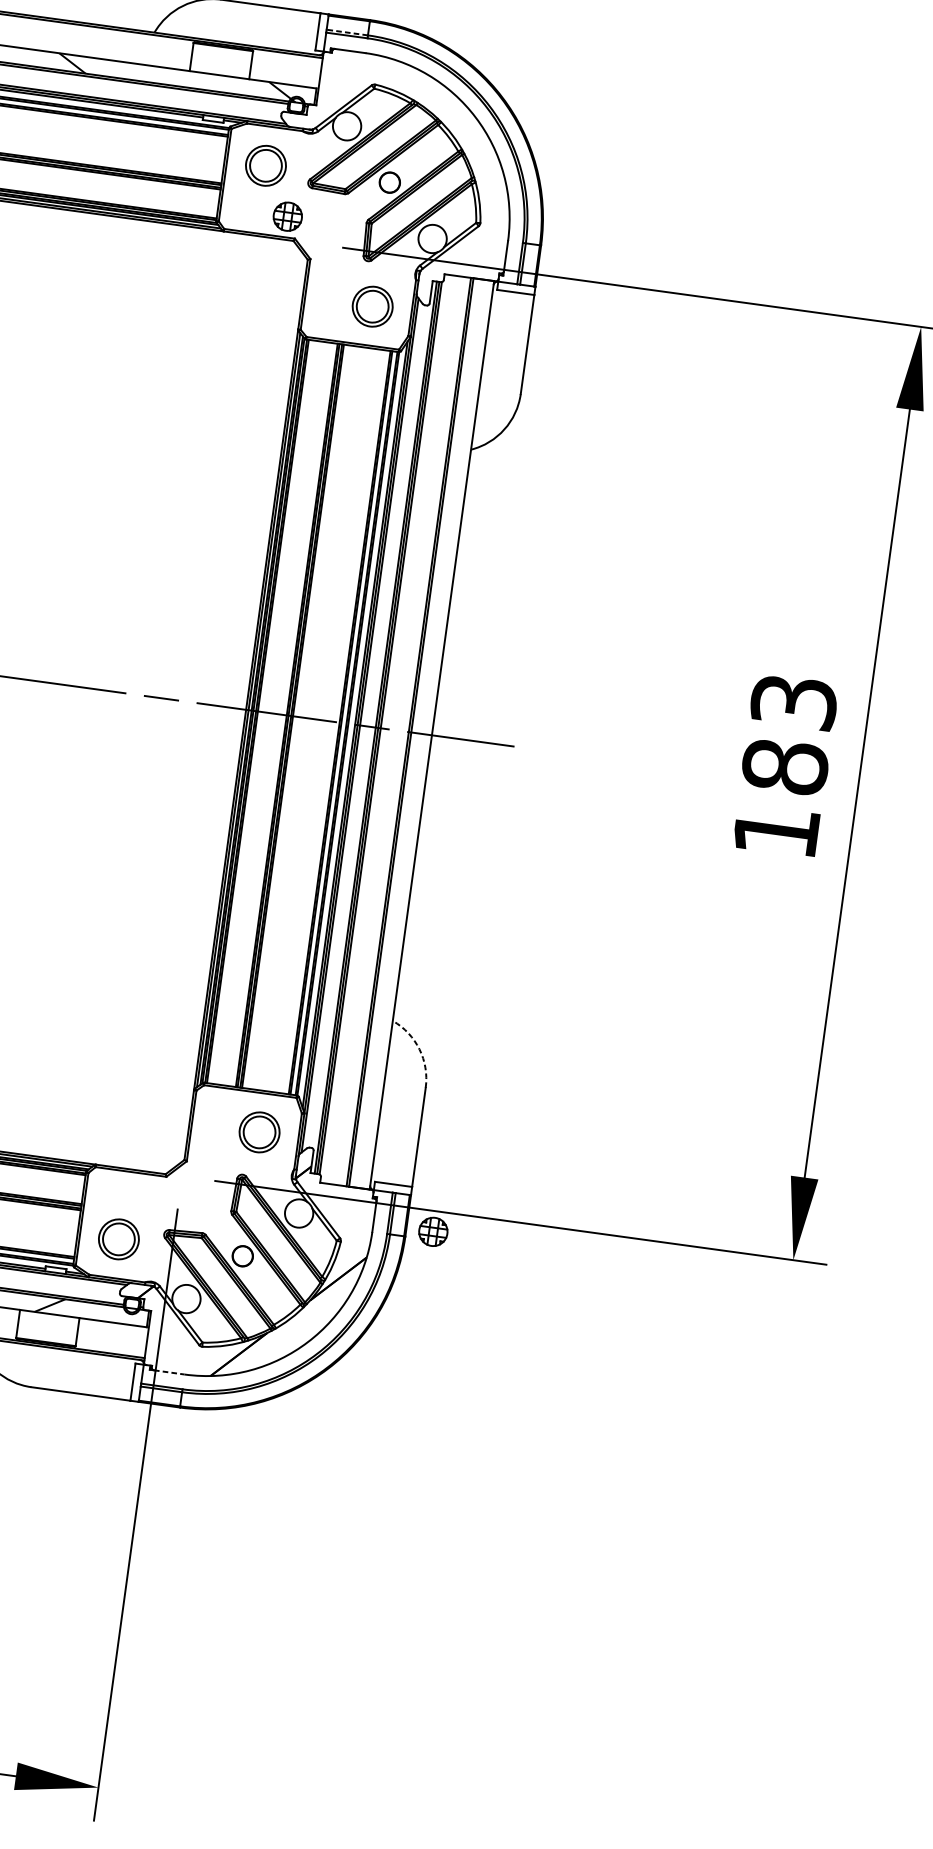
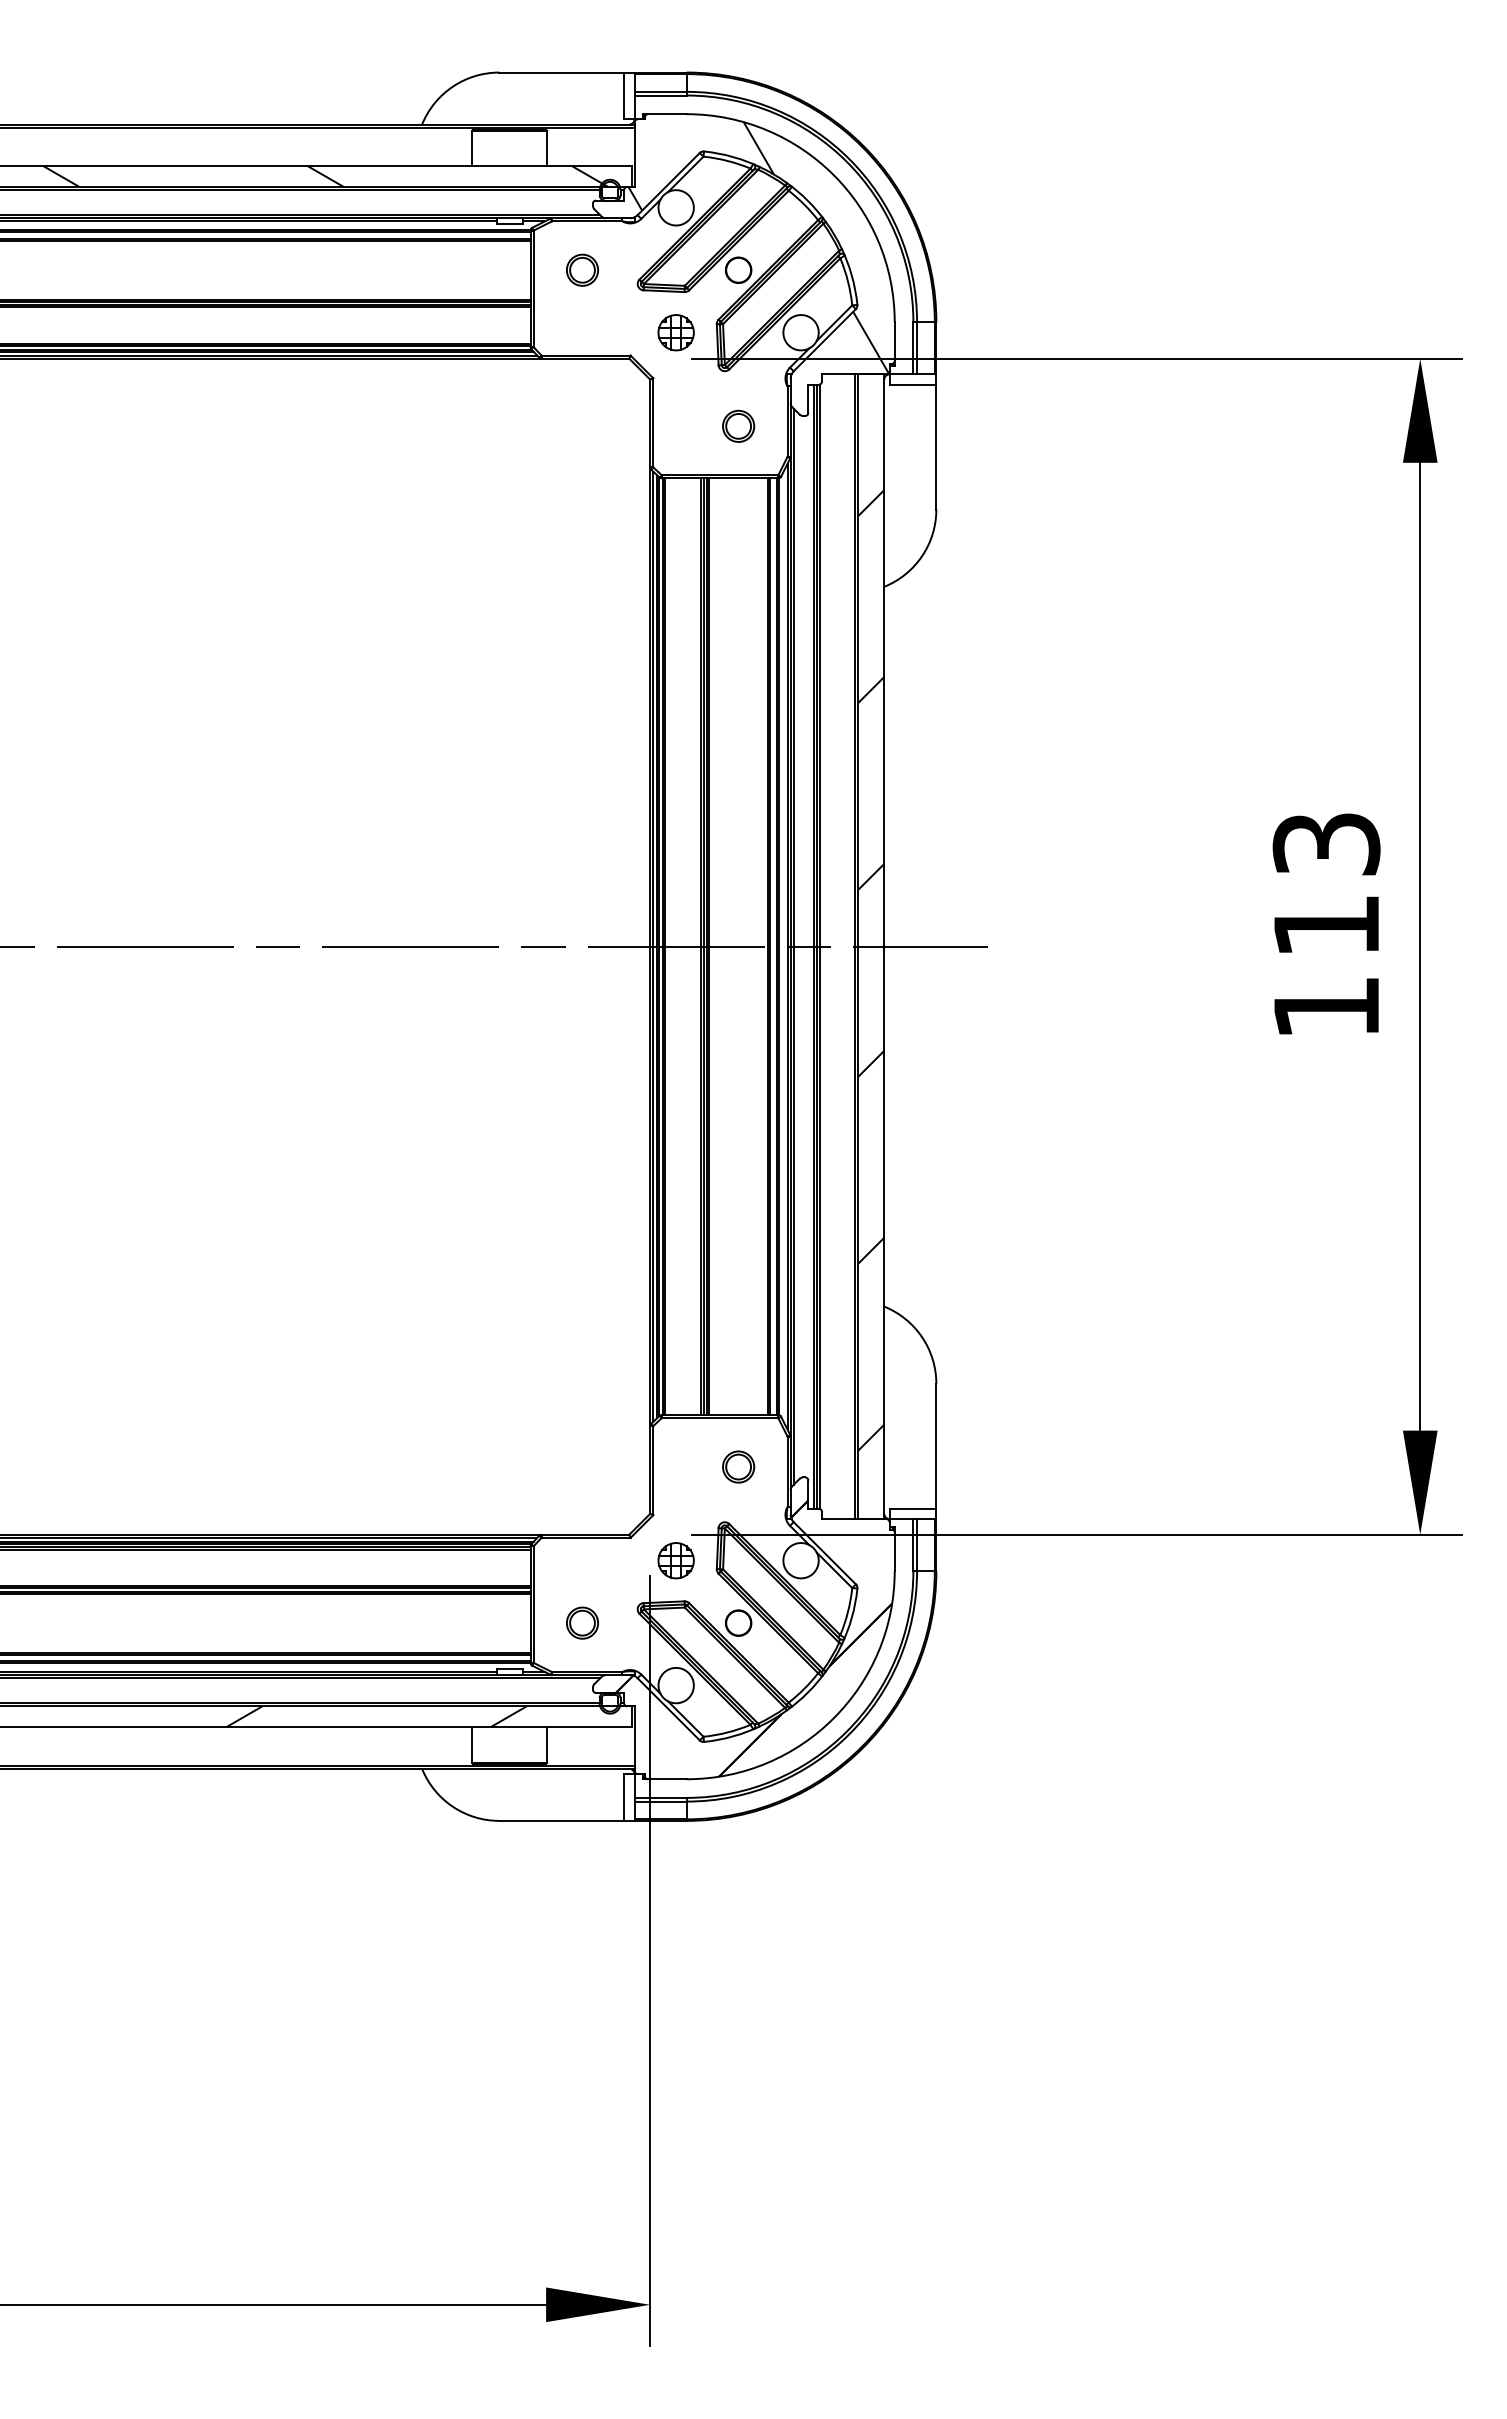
line: (347, 32) -> (660, 91), dashed -> solid
part: (266, 165) -> (582, 269), size x0.62
hatch: (408, 166) -> (758, 247), added
part: (287, 216) -> (675, 332), moved
part: (372, 305) -> (738, 425), size x0.62
hatch: (419, 752) -> (871, 970), added
text: (785, 766) -> (1326, 925), 183 -> 113
arc: (419, 1049) -> (922, 1337), dashed -> solid
part: (259, 1131) -> (738, 1466), size x0.62
part: (432, 1231) -> (675, 1560), moved
part: (118, 1238) -> (582, 1622), size x0.62
line: (169, 1372) -> (667, 1779), dashed -> solid

